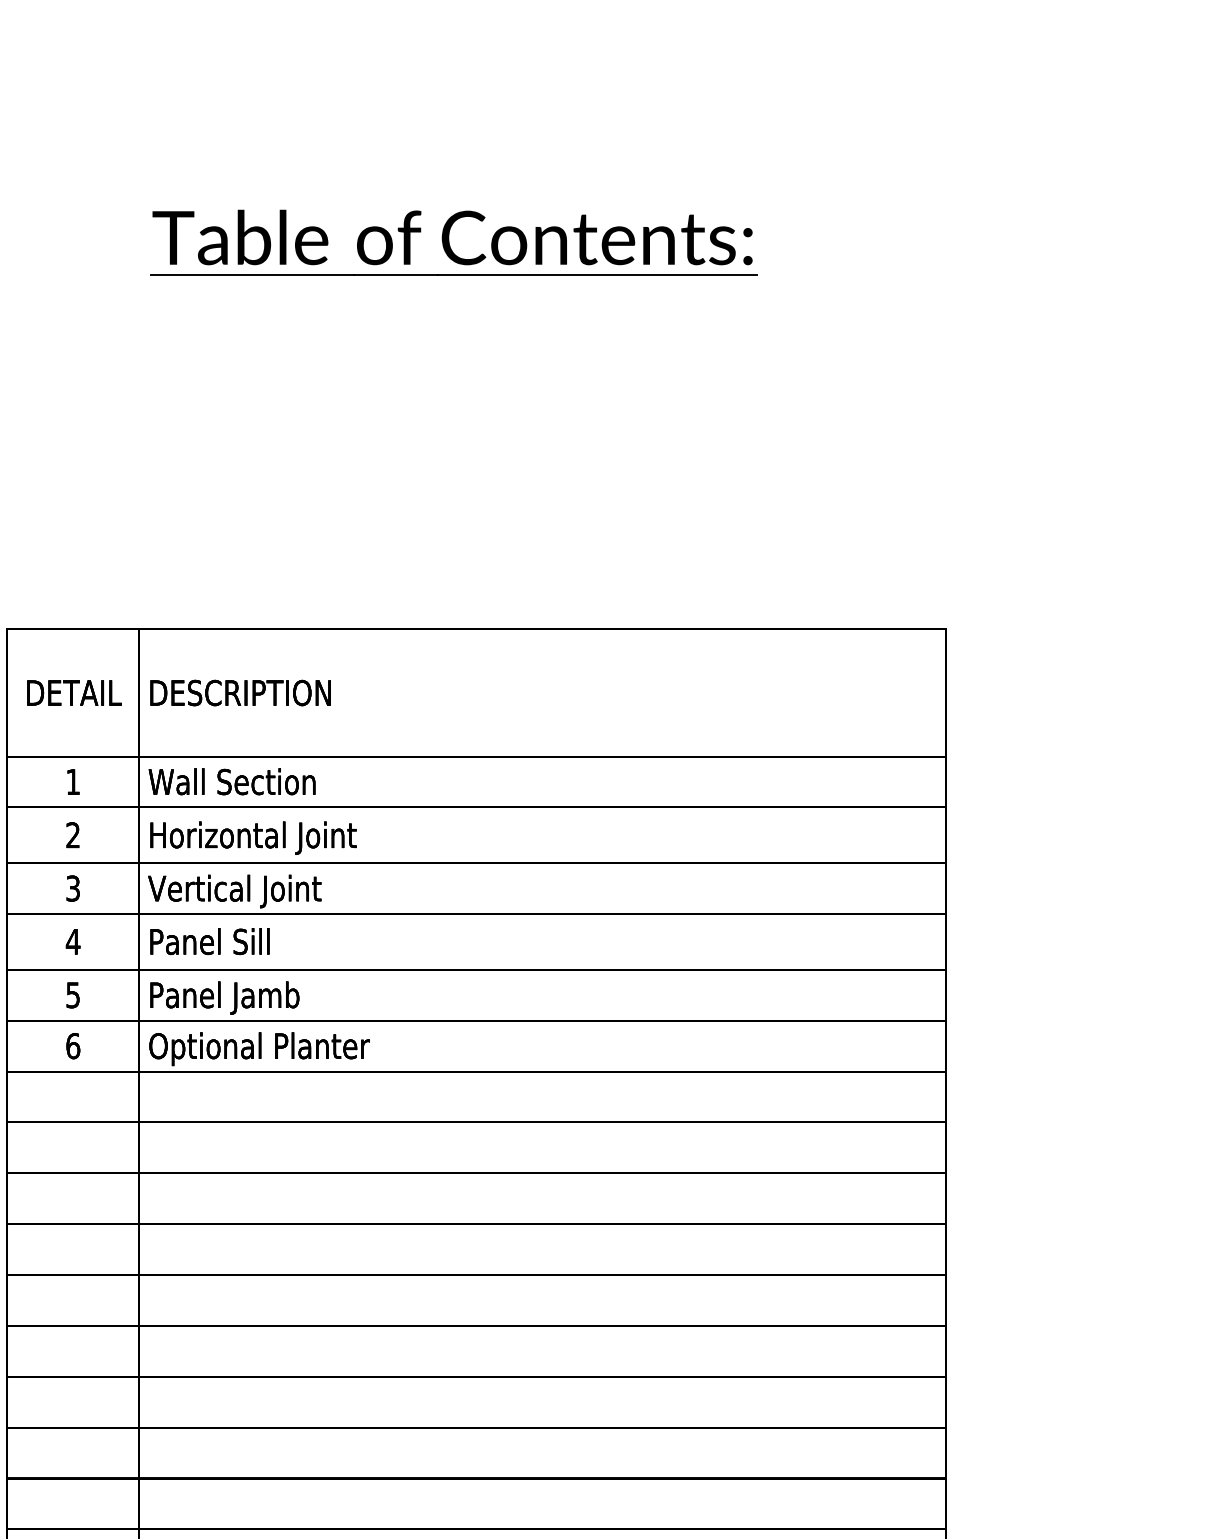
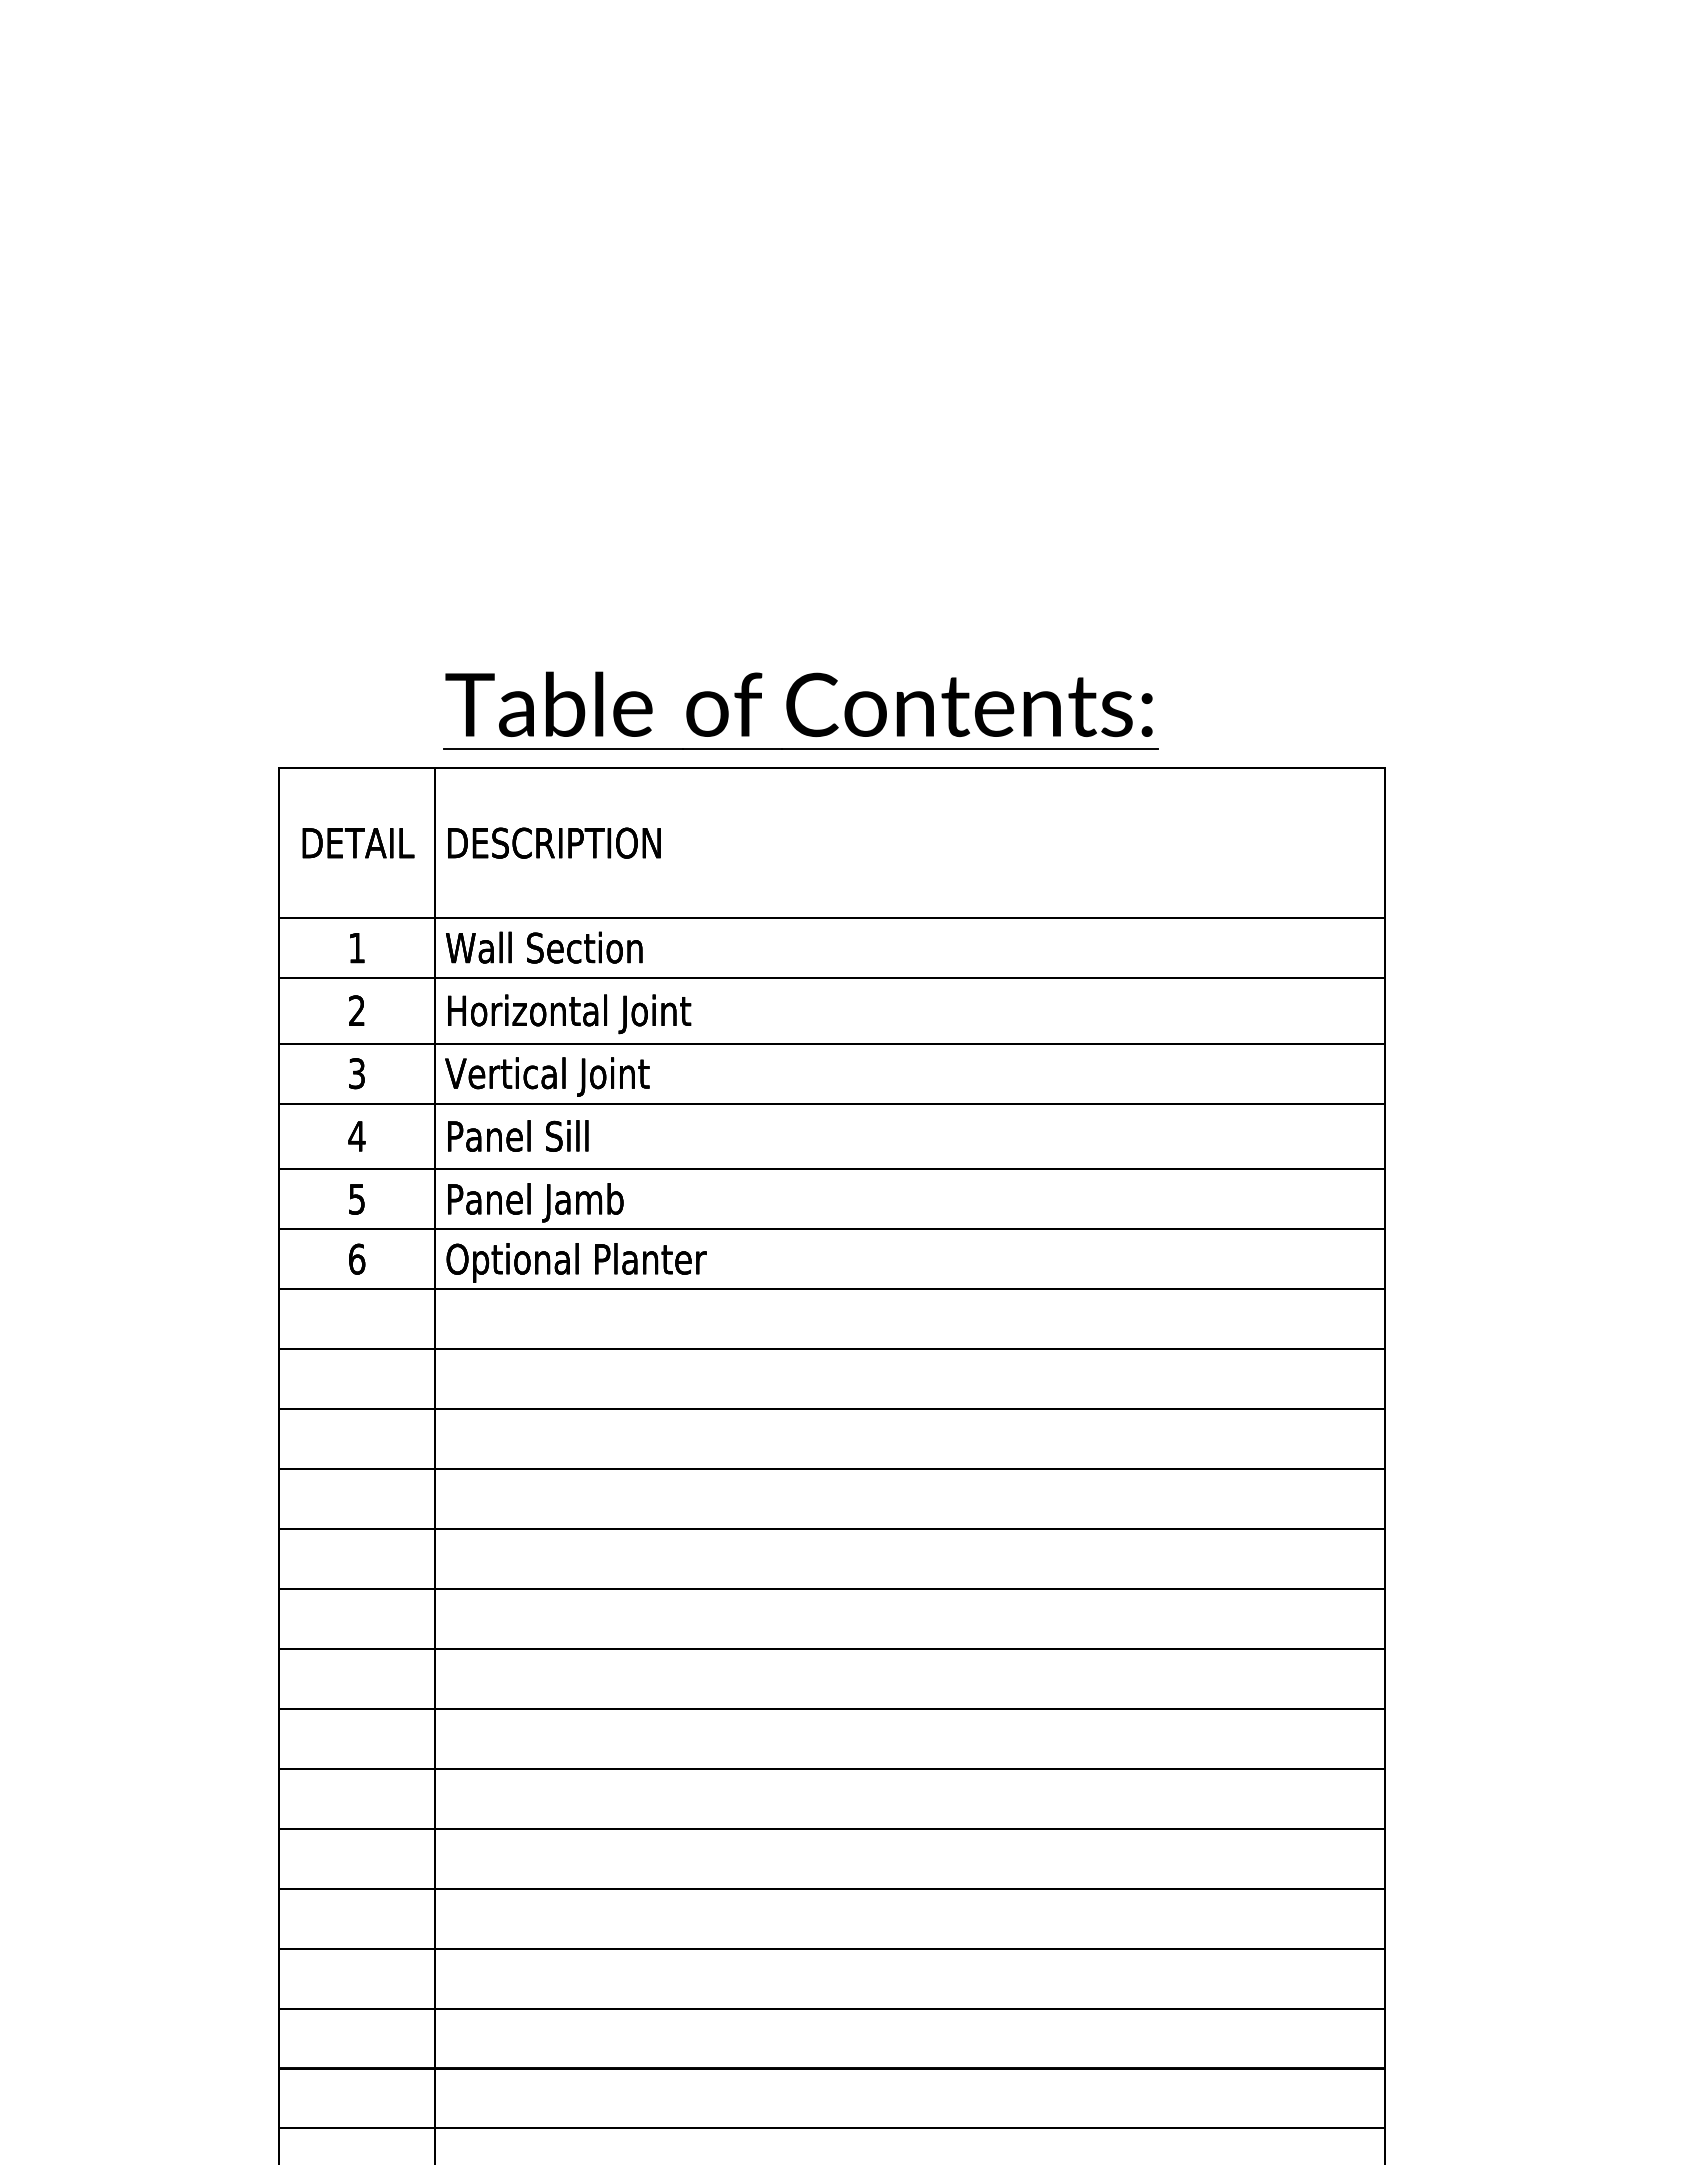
part: (453, 242) -> (800, 710), moved

